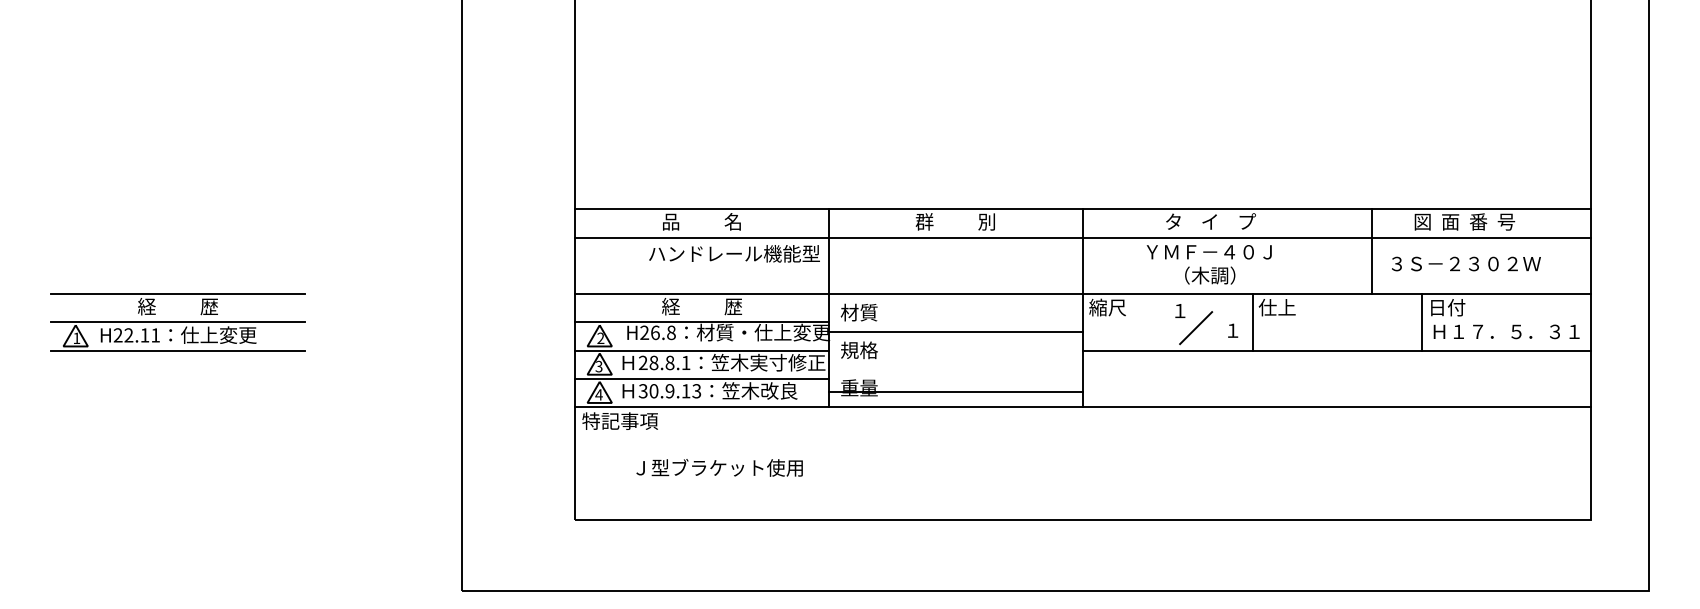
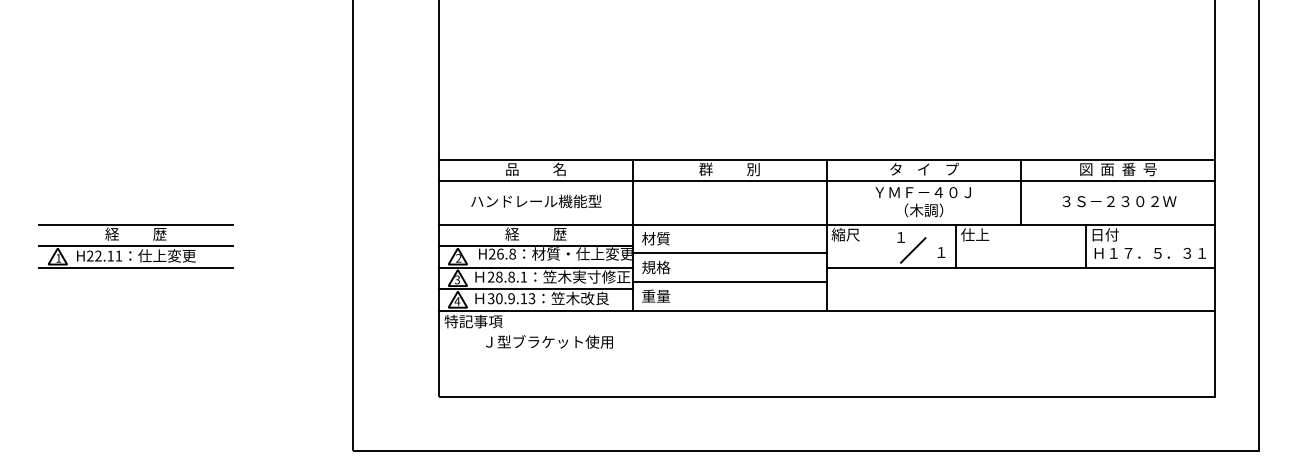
line: (1372, 251) -> (1021, 192), moved
text: (734, 253) -> (536, 201), moved
line: (955, 391) -> (729, 282), moved
text: (719, 467) -> (549, 341), moved

